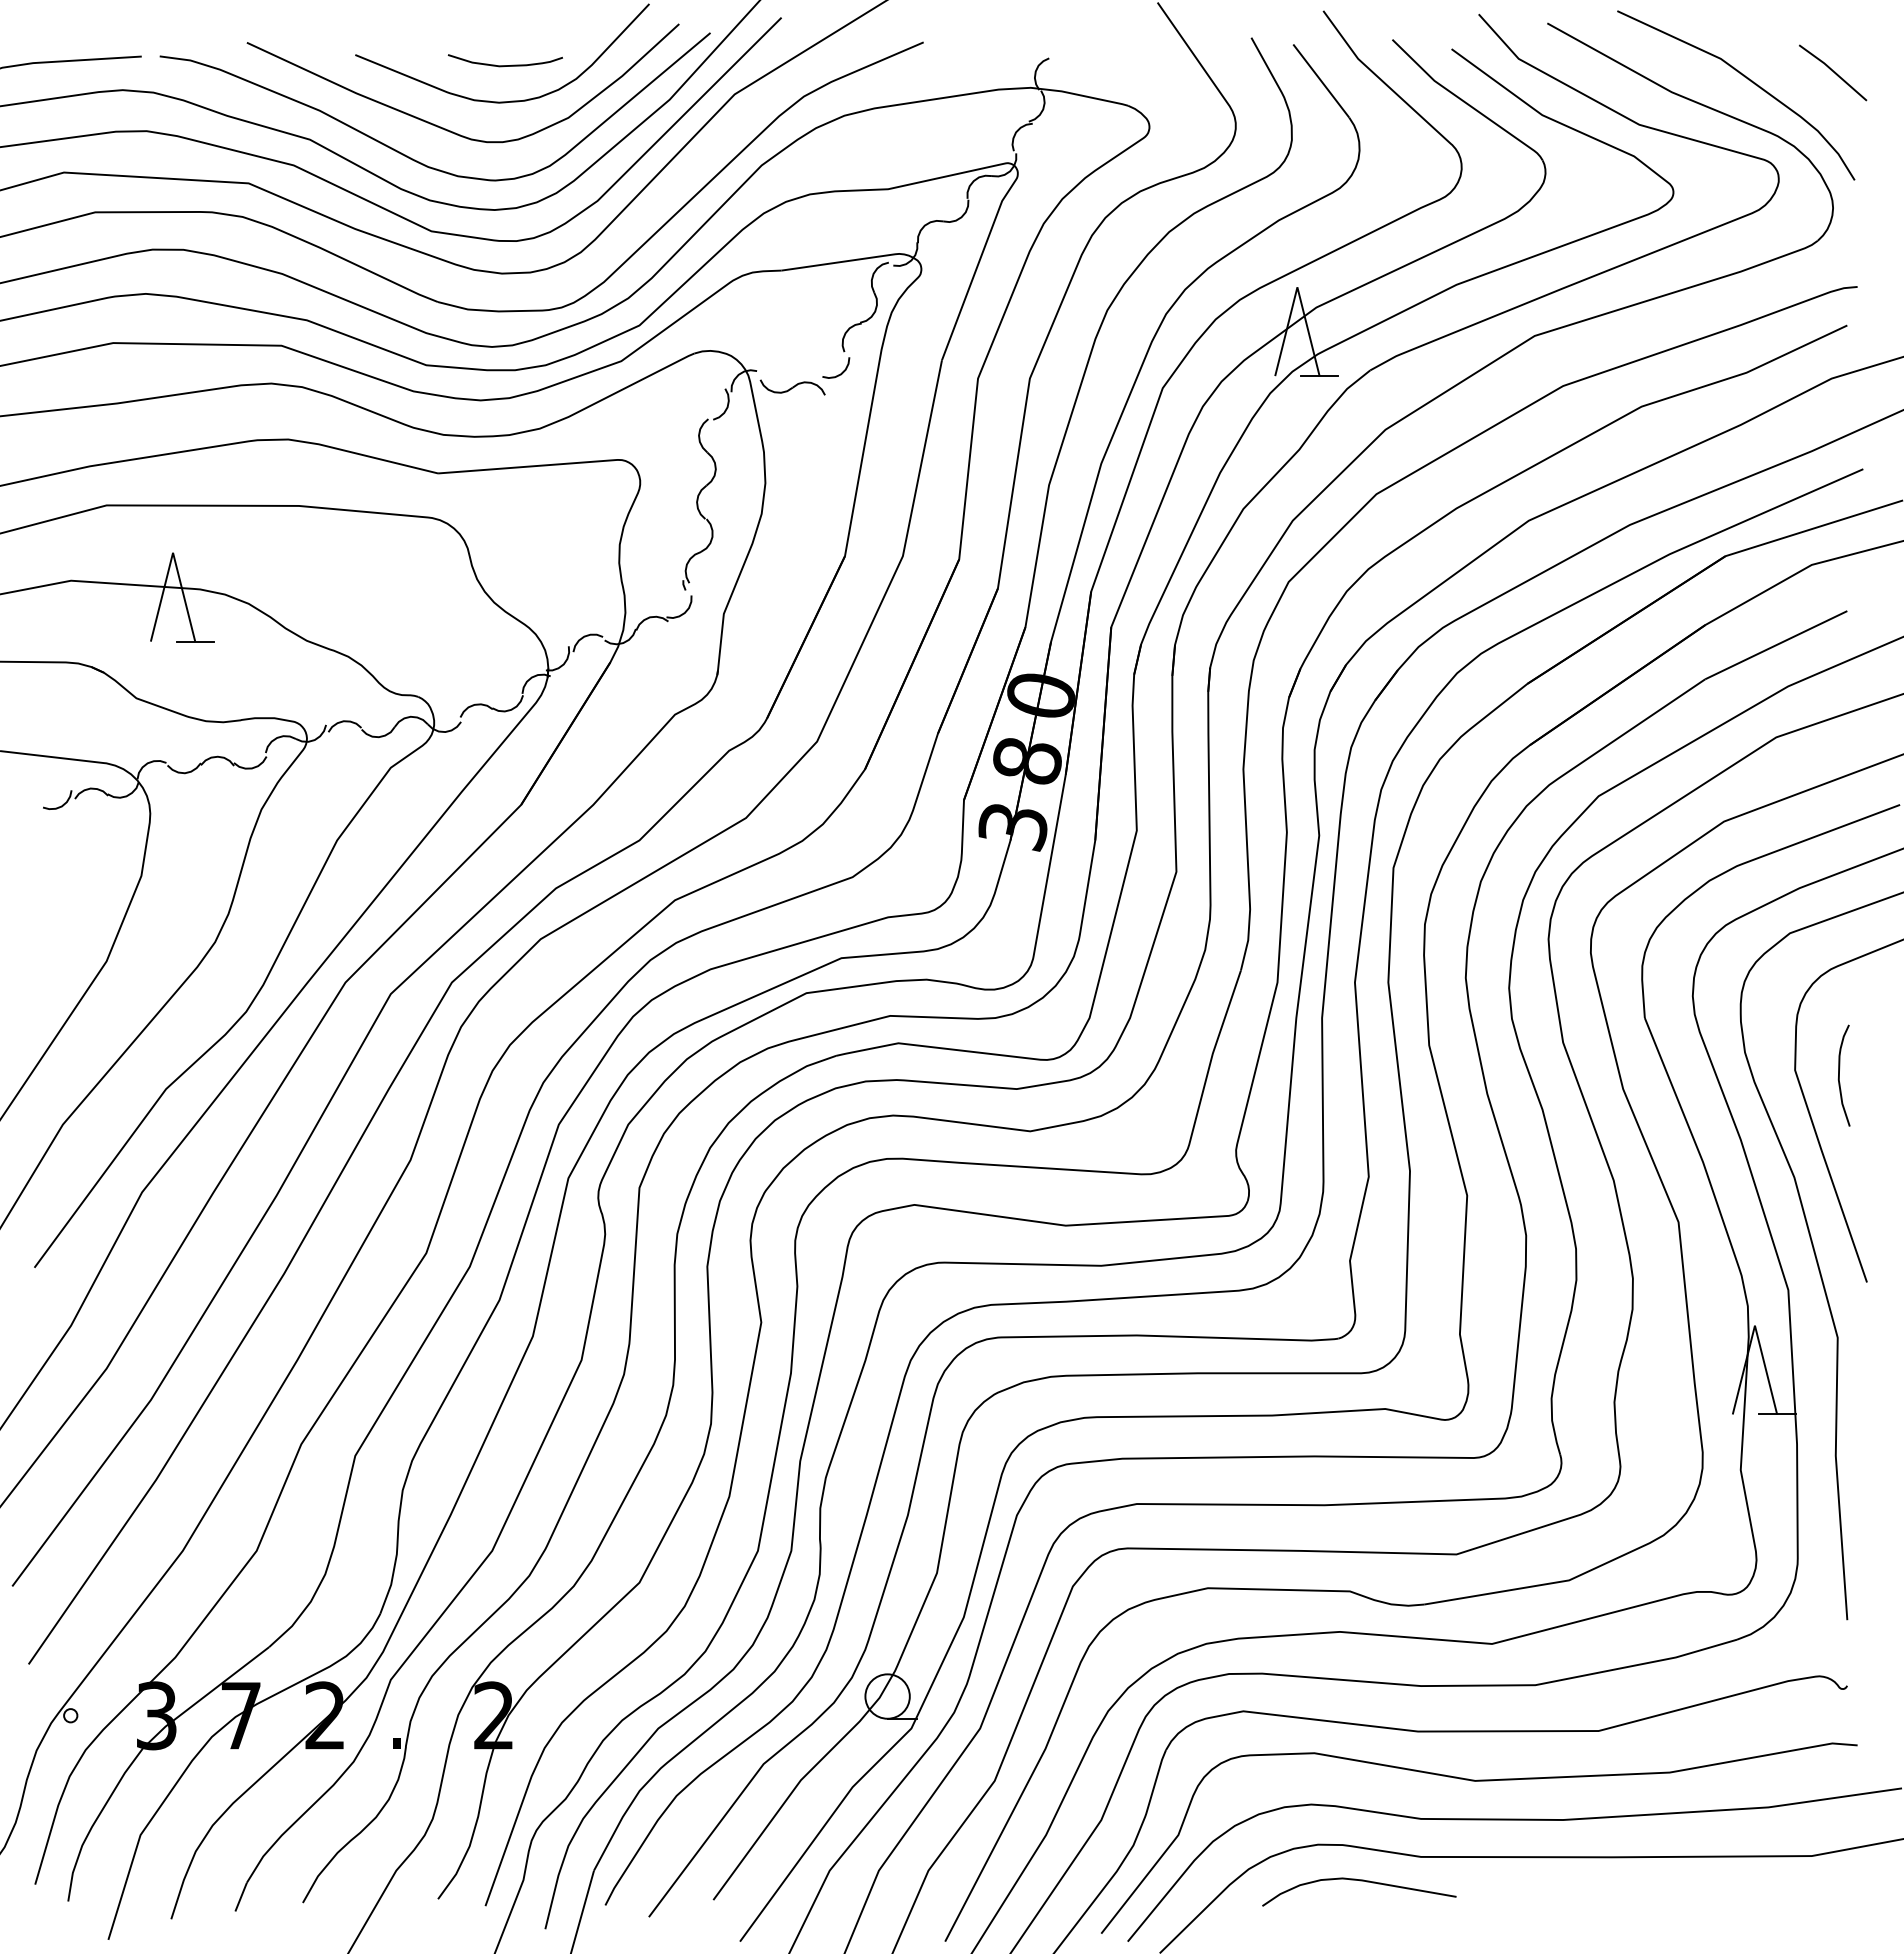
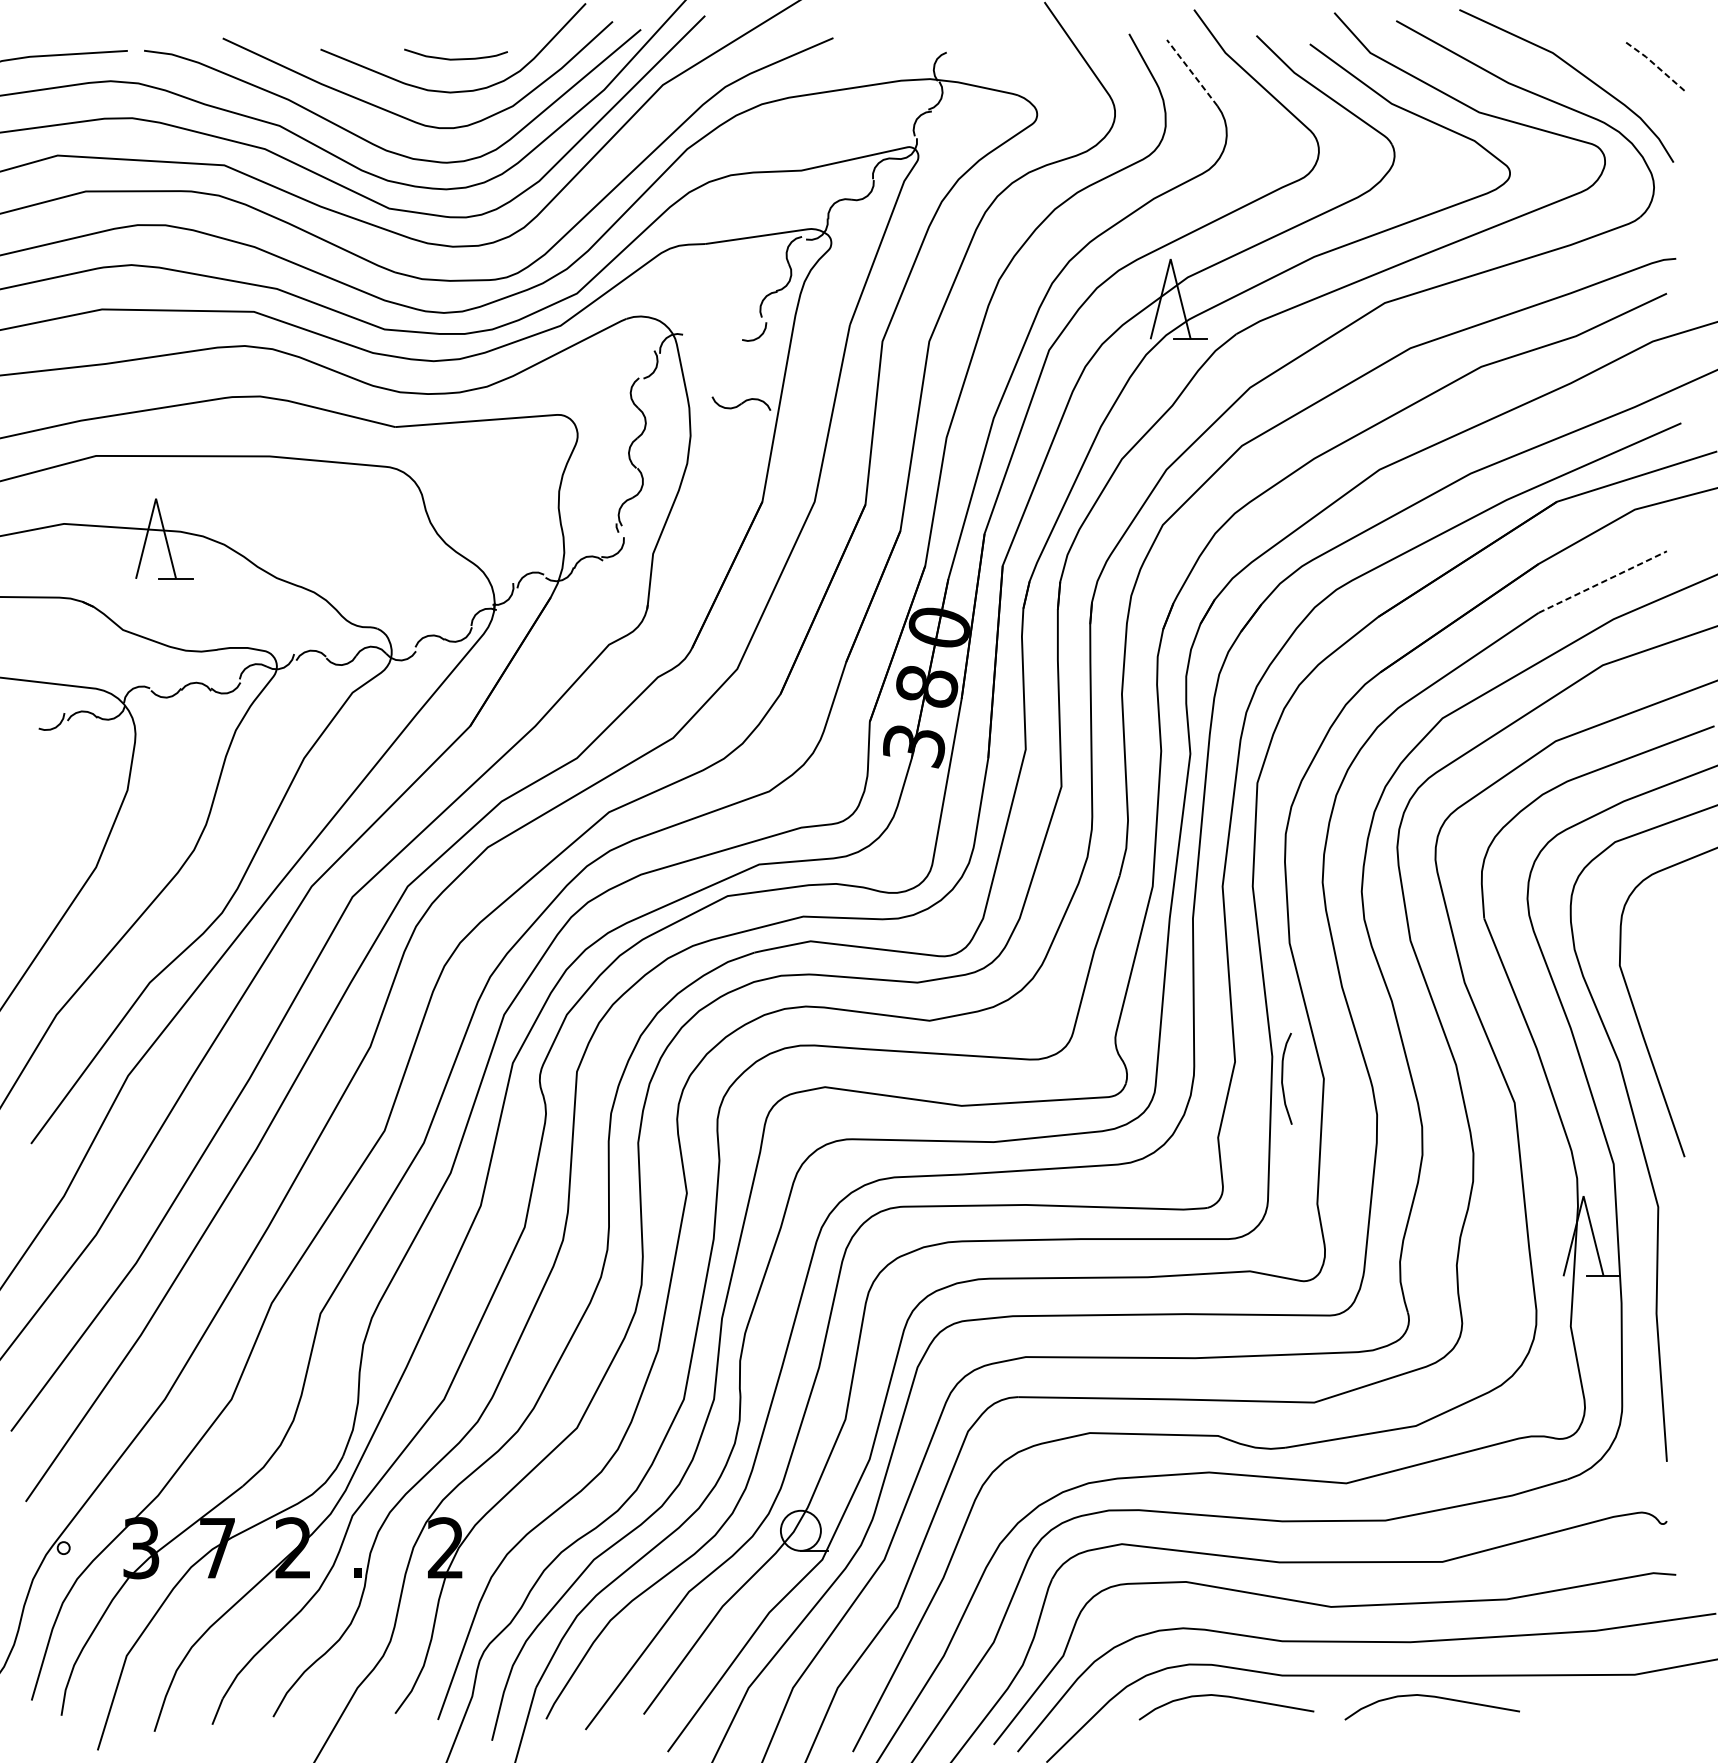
line: (1833, 71) -> (1654, 64), solid -> dashed
line: (1320, 80) -> (1191, 72), solid -> dashed
part: (792, 387) -> (741, 403), moved
line: (1776, 645) -> (1603, 582), solid -> dashed
curve: (1839, 1075) -> (1282, 1078), moved
curve: (1588, 1881) -> (1433, 1697), added

